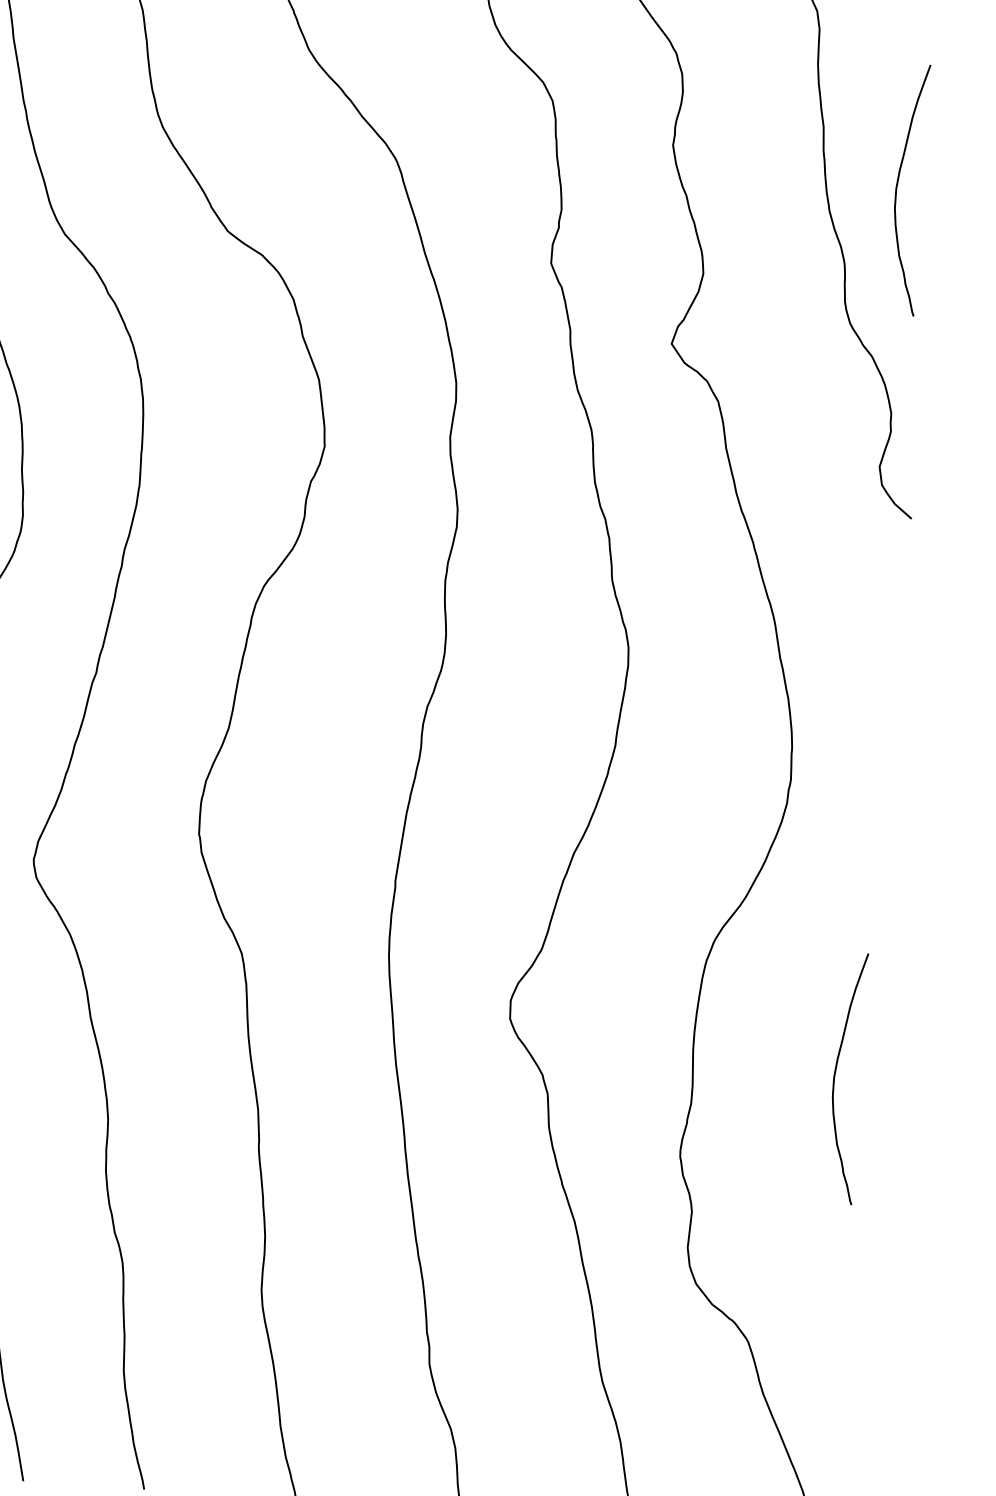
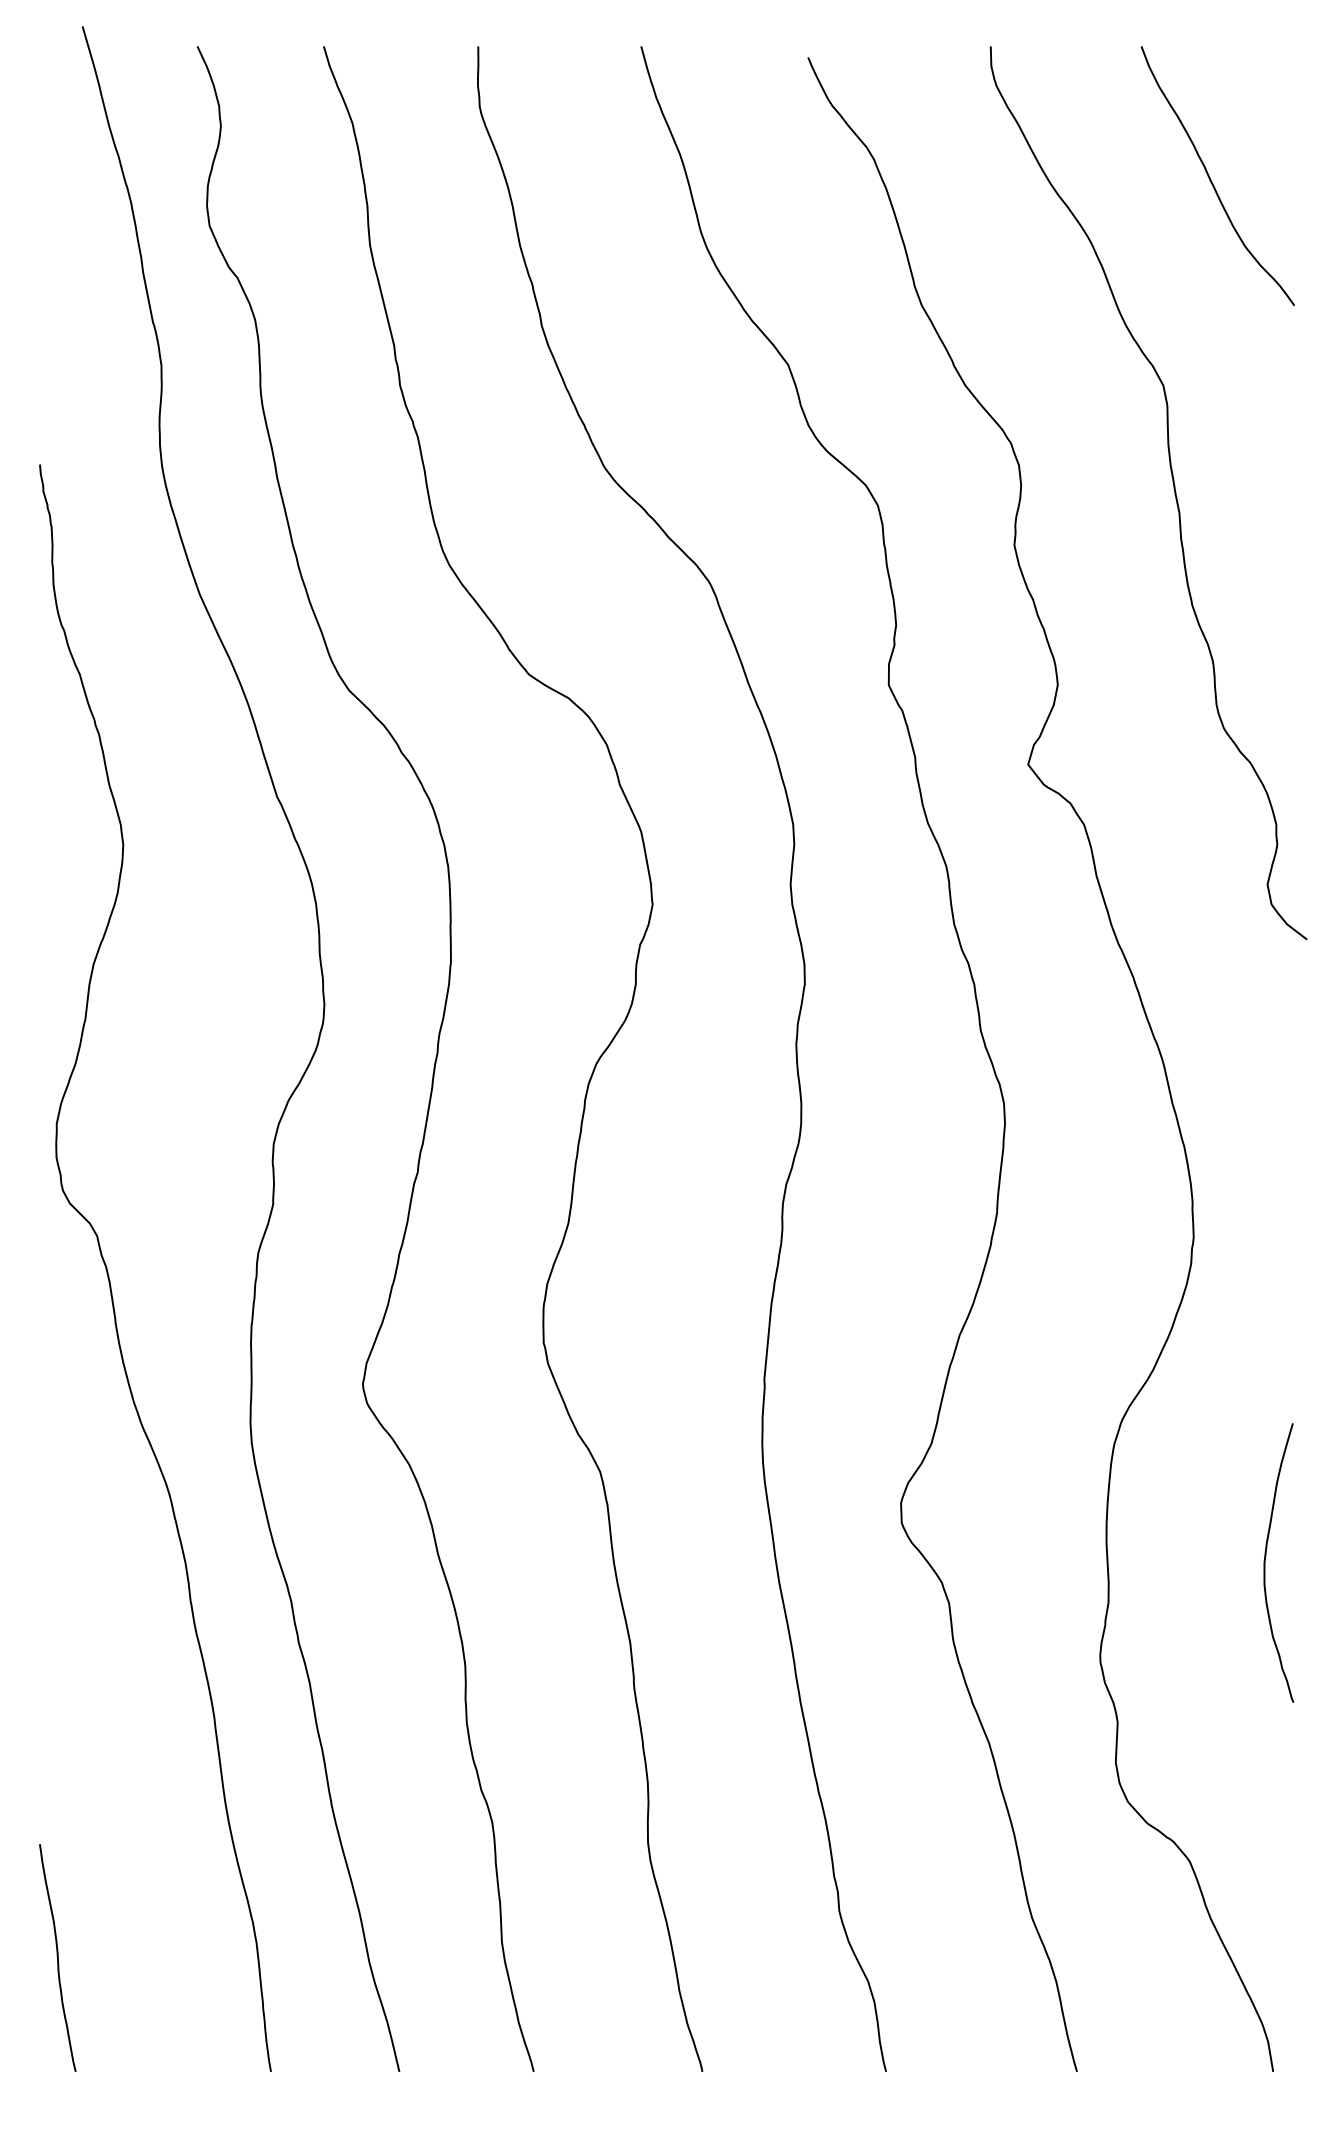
curve: (897, 188) -> (1265, 575), removed

